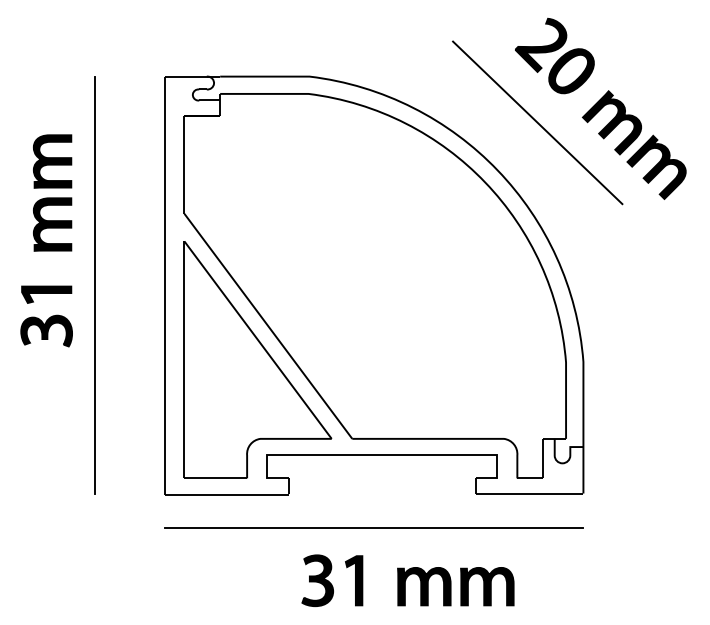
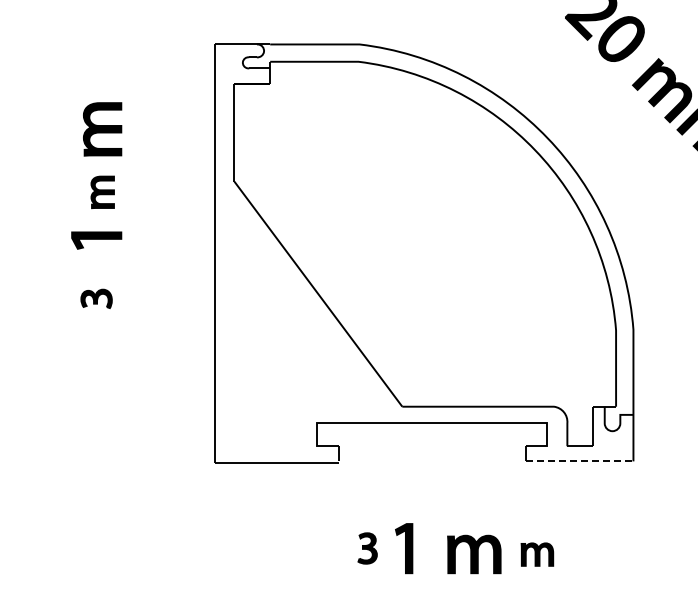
line: (537, 122) -> (587, 90), removed
part: (52, 224) -> (102, 192), size x0.6
line: (94, 284) -> (144, 252), removed
part: (46, 294) -> (96, 240), moved
part: (46, 330) -> (96, 298), size x0.6
part: (257, 359) -> (307, 327), removed
line: (529, 493) -> (579, 461), solid -> dashed
line: (373, 528) -> (423, 496), removed
part: (317, 580) -> (367, 548), size x0.6
part: (487, 586) -> (537, 554), size x0.6

